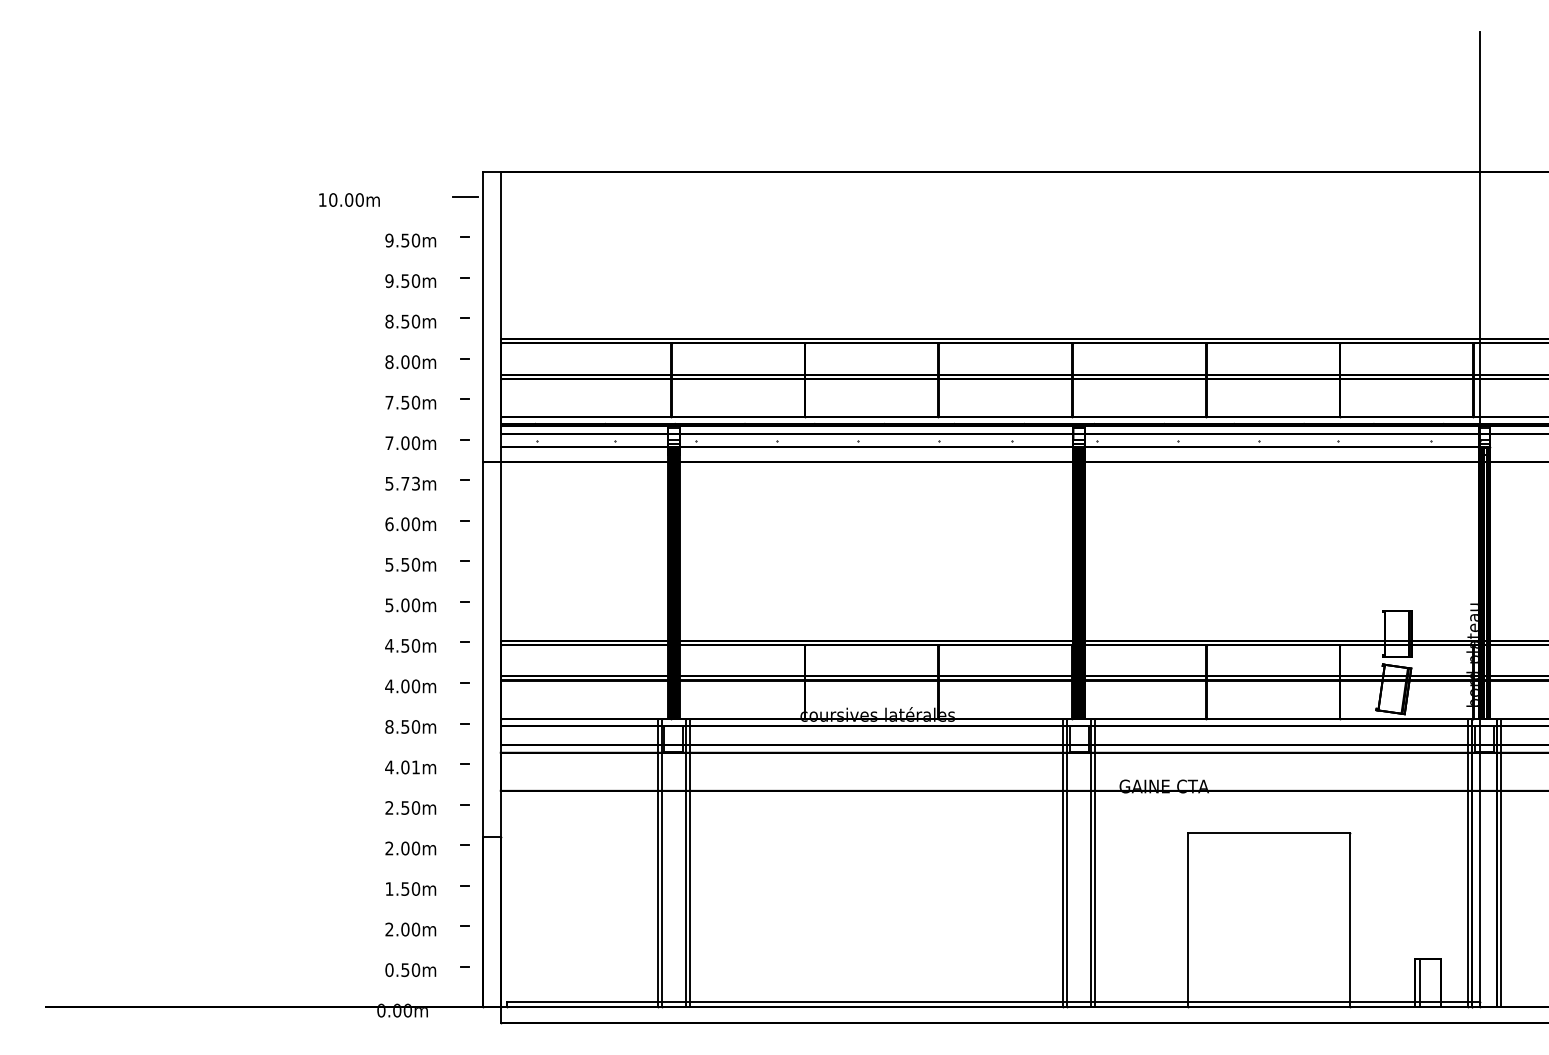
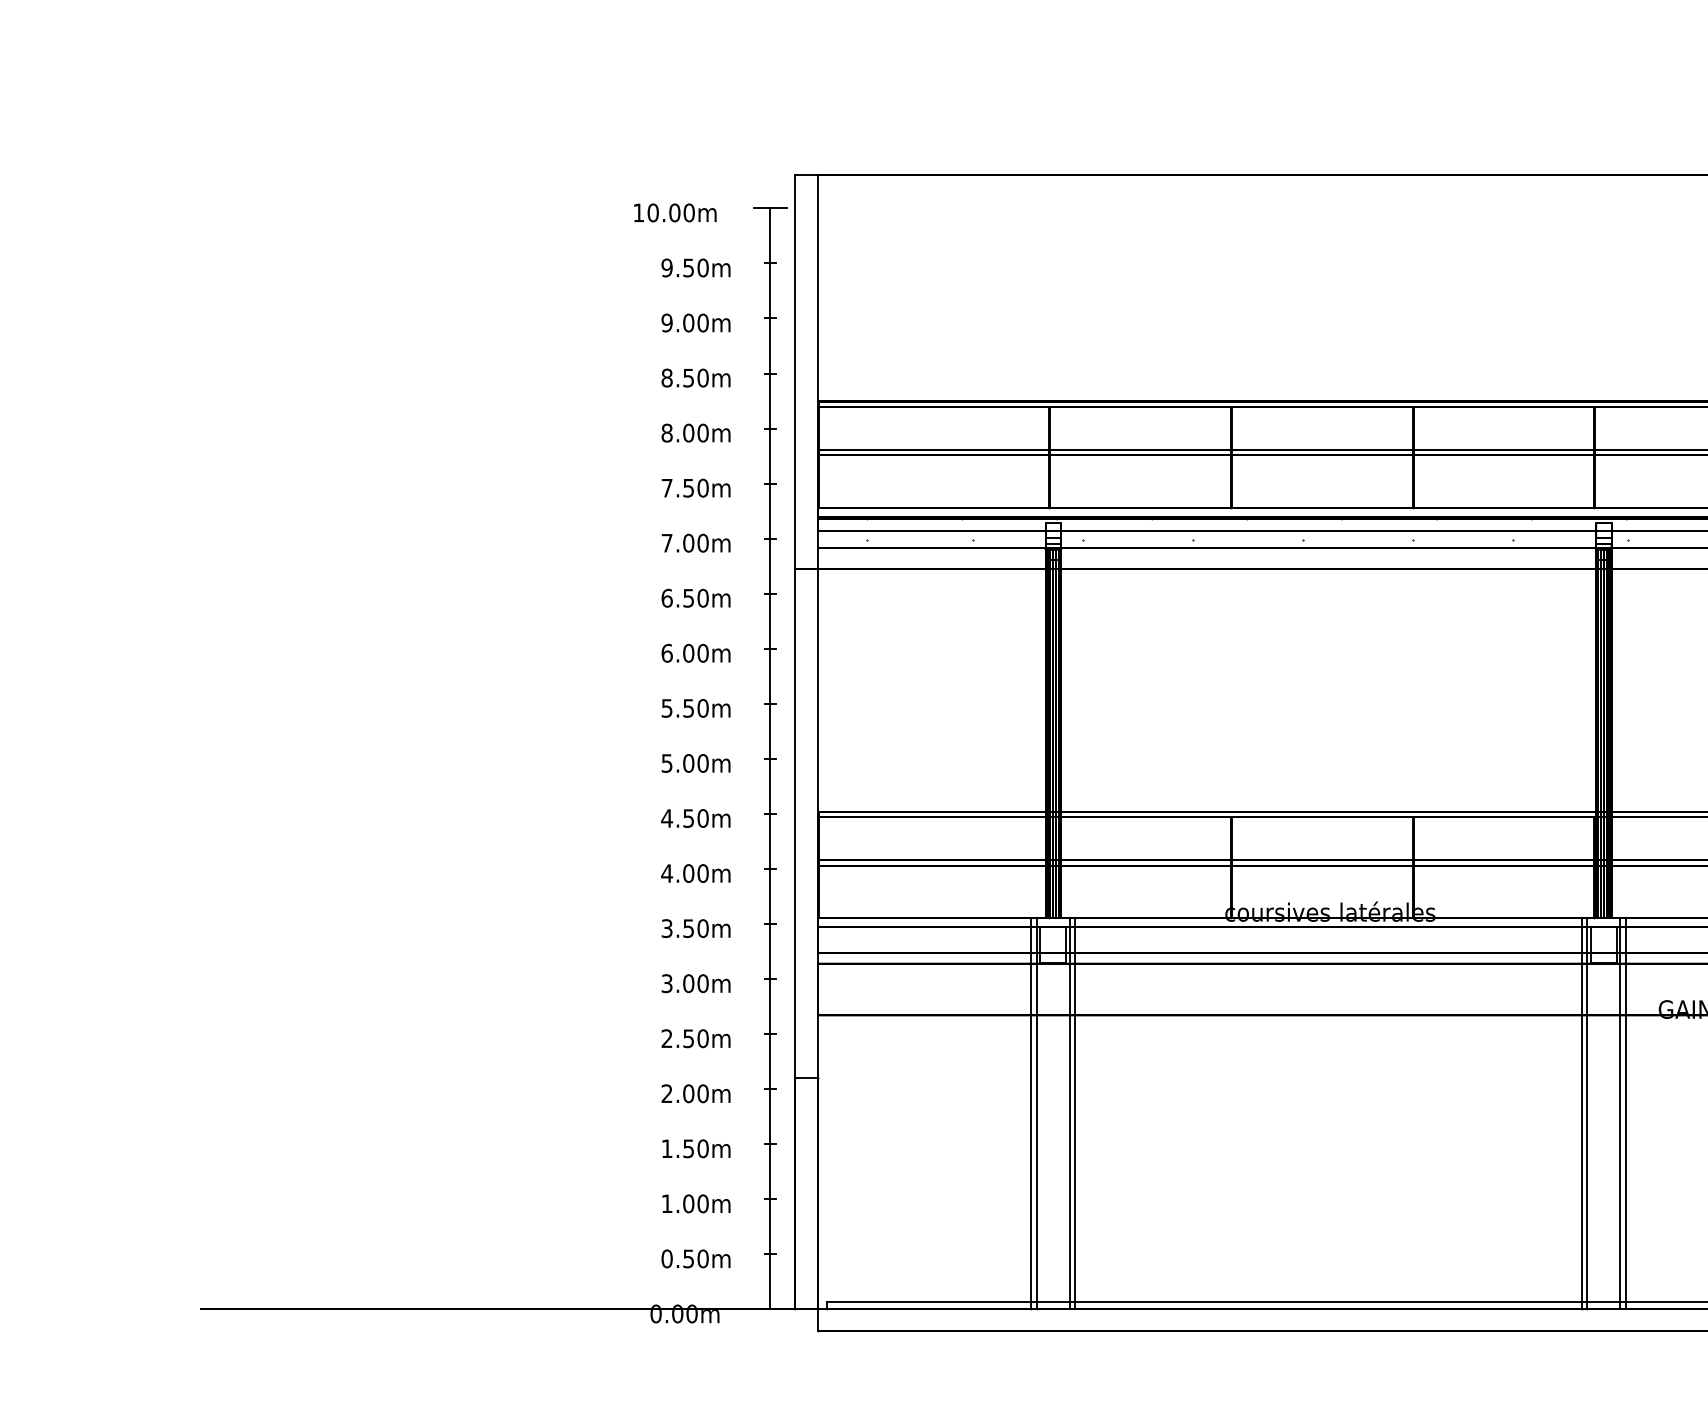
text: (349, 199) -> (675, 212), moved
text: (405, 280) -> (688, 322), 9.50m -> 9.00m
text: (402, 483) -> (684, 597), 5.73m -> 6.50m
line: (465, 601) -> (770, 758), added
text: (389, 726) -> (667, 928), 8.50m -> 3.50m
text: (402, 767) -> (684, 983), 4.01m -> 3.00m
text: (389, 929) -> (667, 1203), 2.00m -> 1.00m

